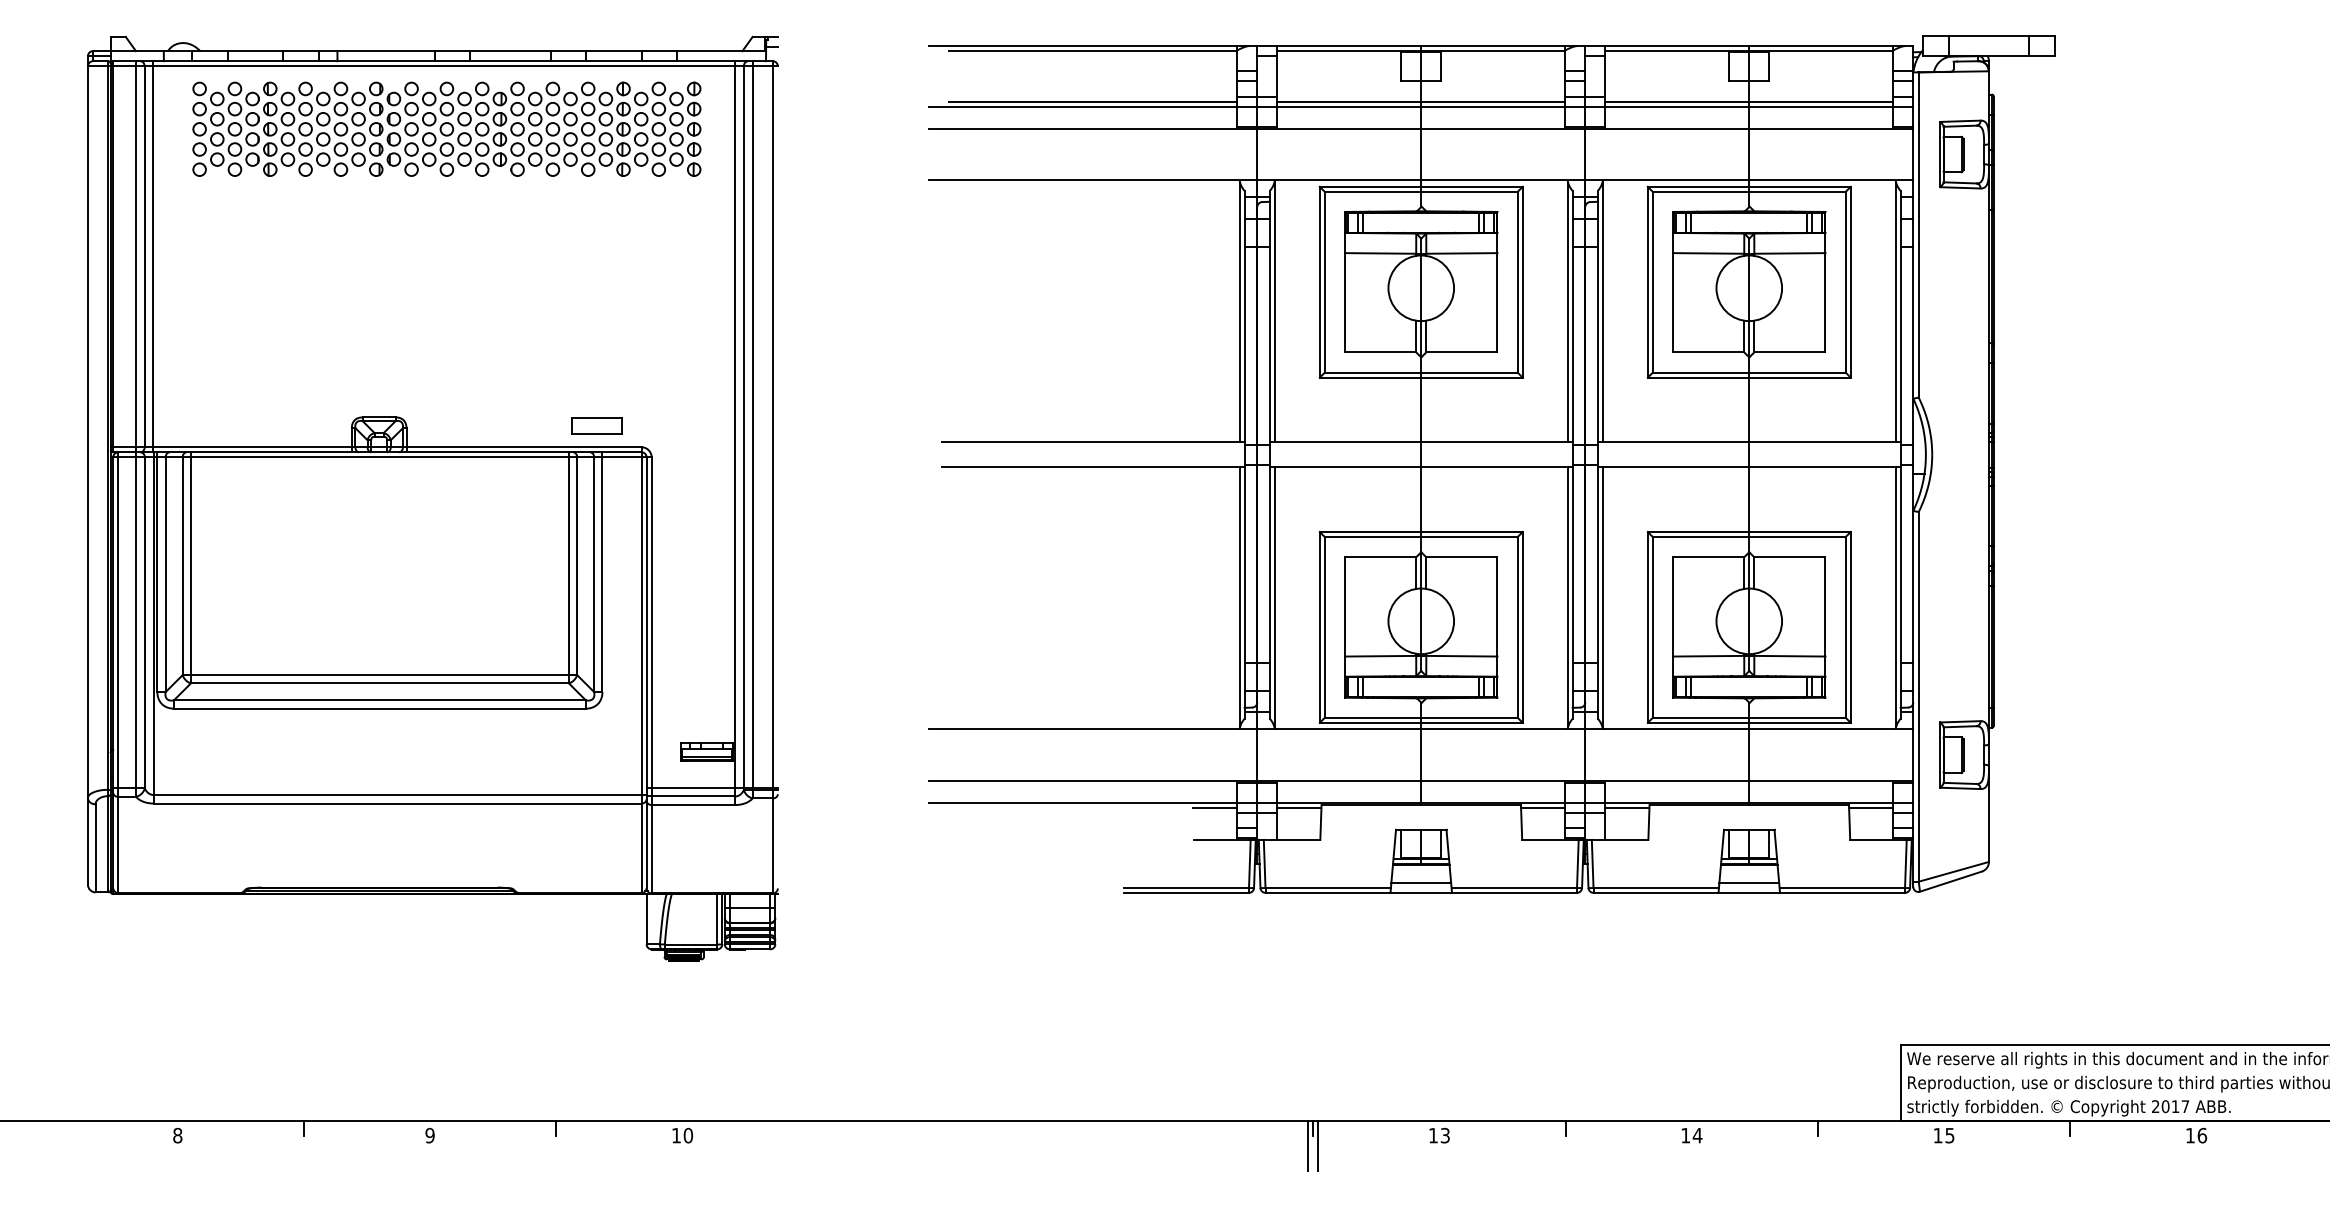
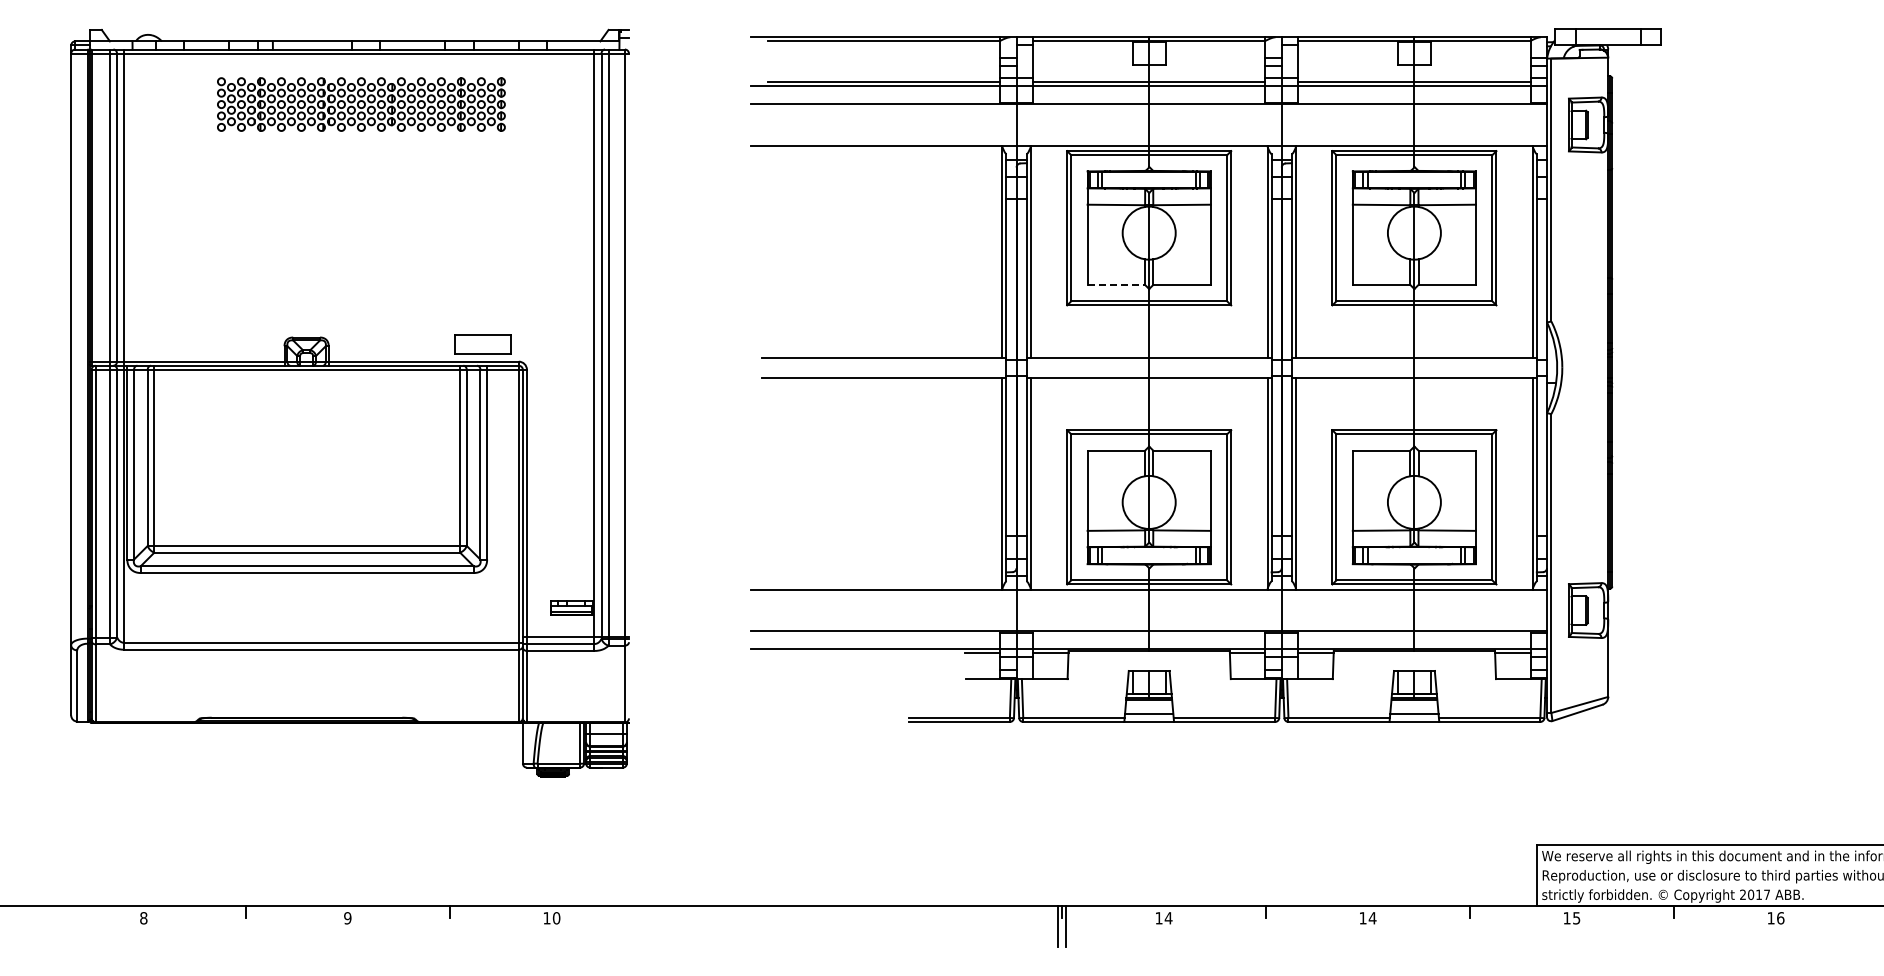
part: (447, 129) -> (361, 104), size x0.7
line: (1380, 351) -> (1116, 284), solid -> dashed
part: (596, 426) -> (482, 344), size x1.4
text: (1445, 1135) -> (1168, 918), 13 -> 14

